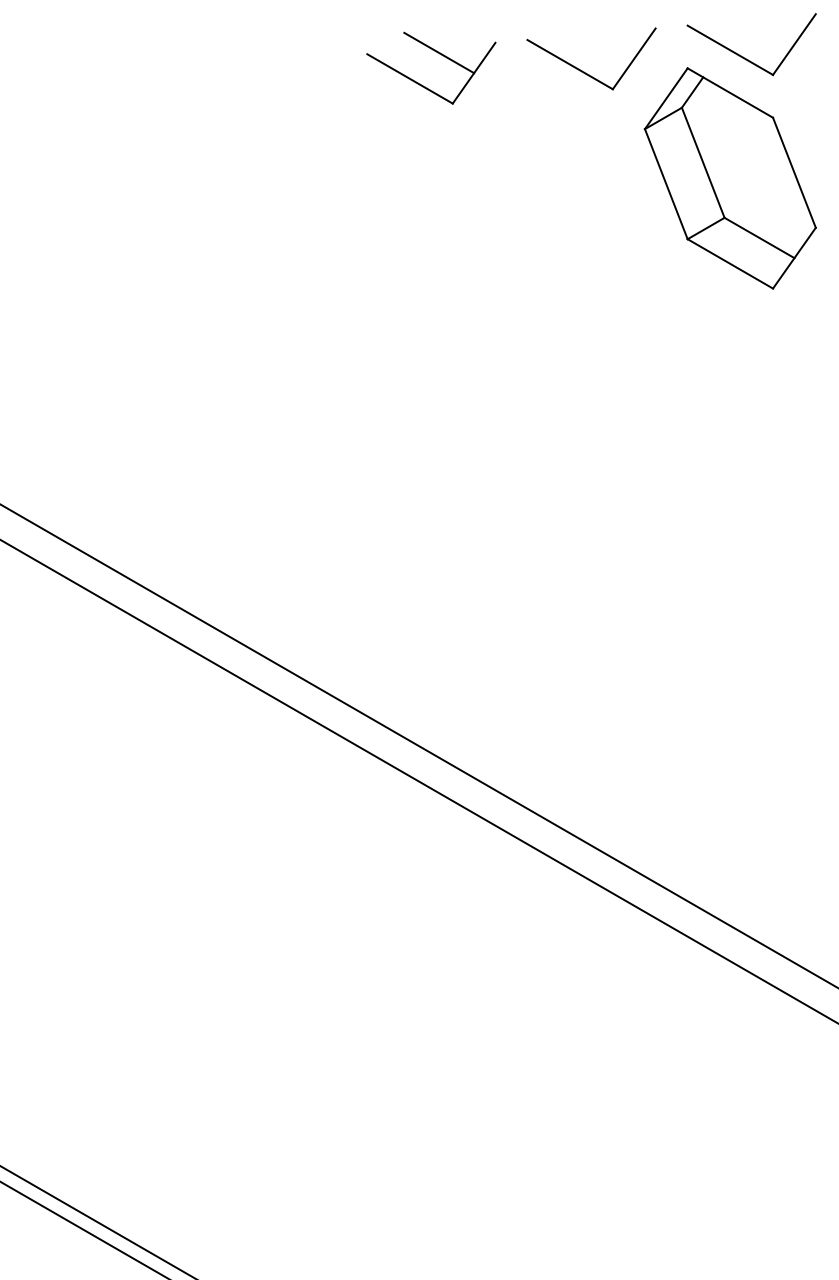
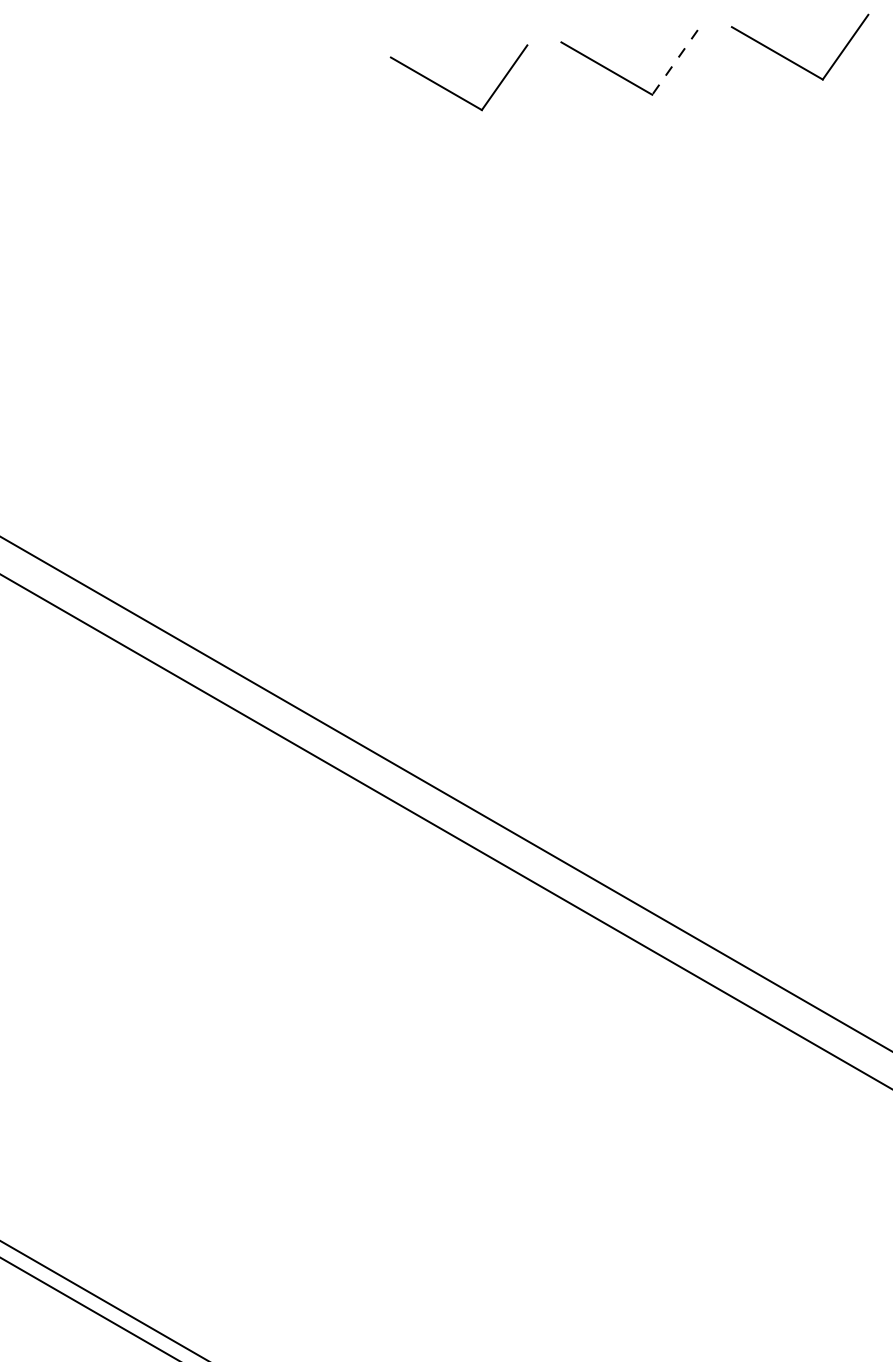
line: (439, 52) -> (467, 55), removed
line: (634, 58) -> (675, 62), solid -> dashed
part: (730, 178) -> (777, 189), removed

